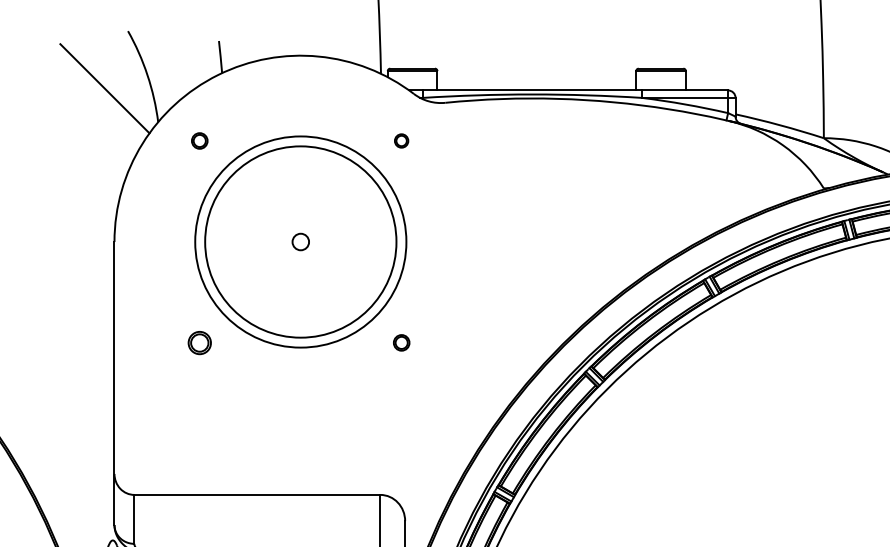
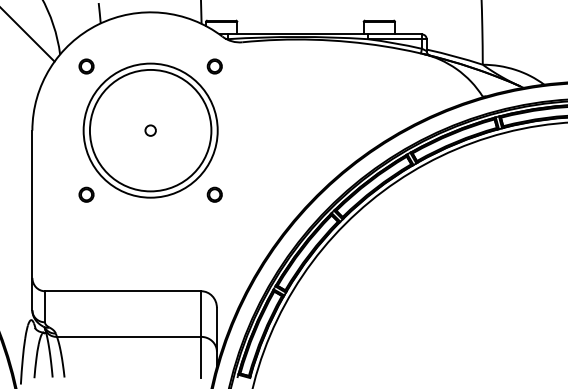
circle: (199, 140) -> (86, 66), size x1.43
part: (401, 140) -> (214, 66), size x1.67
part: (401, 342) -> (214, 194), size x1.43

